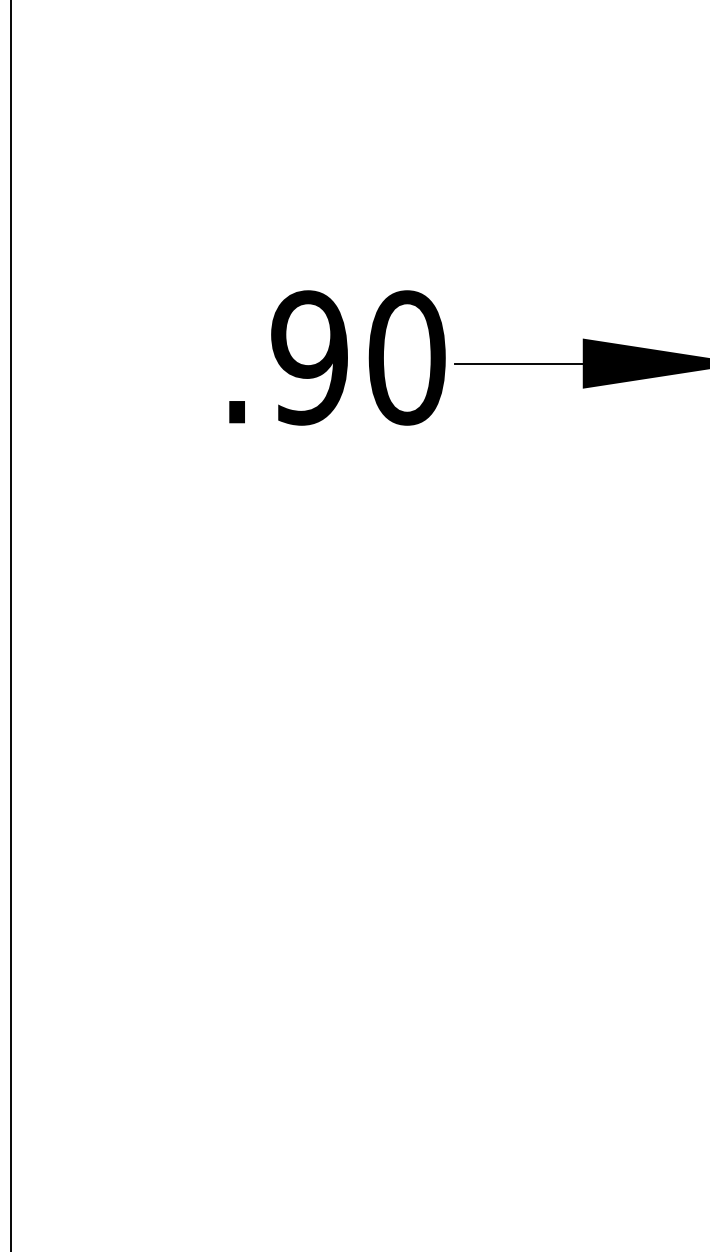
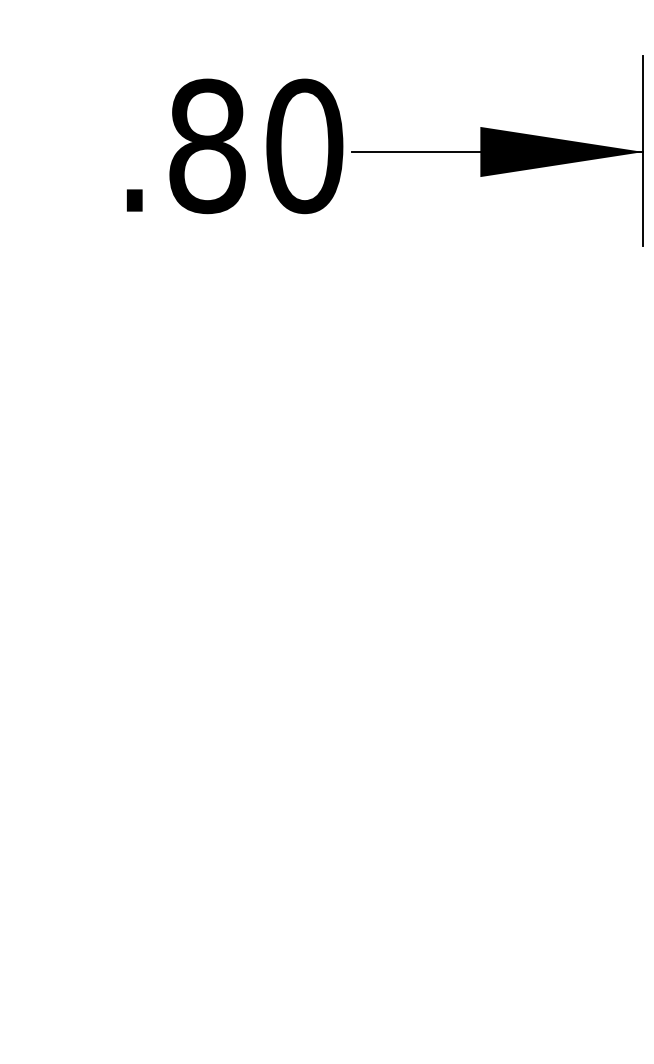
text: (309, 357) -> (207, 145), .90 -> .80

